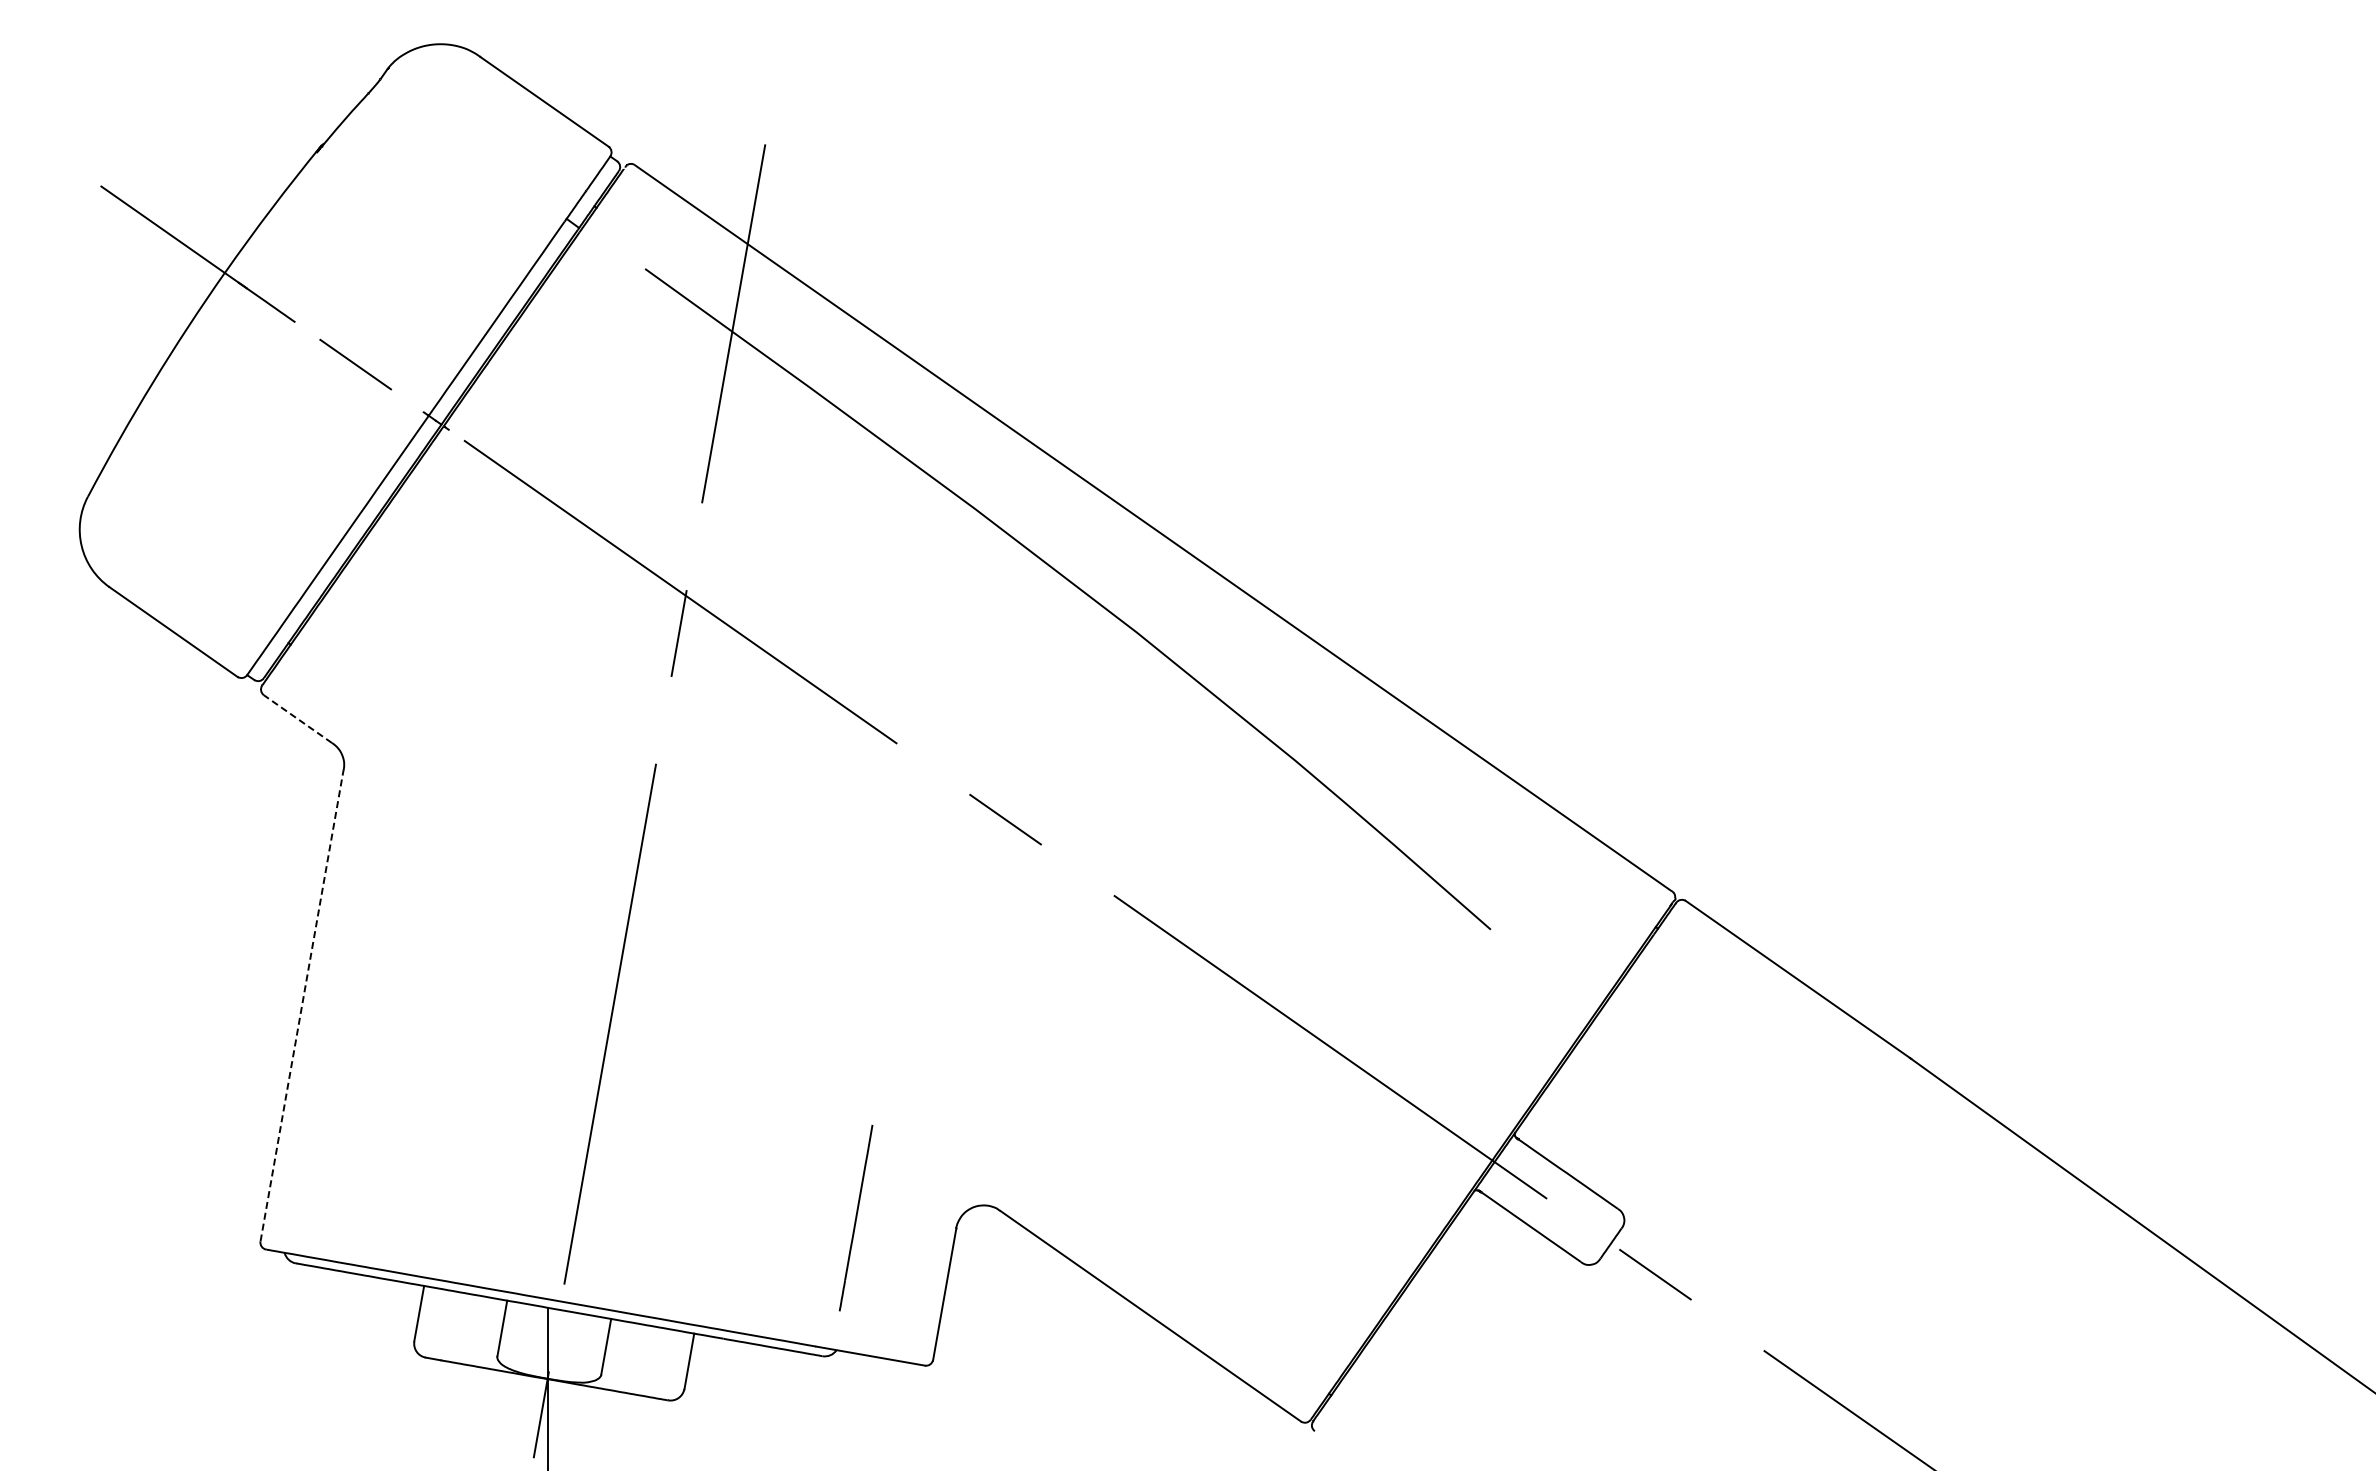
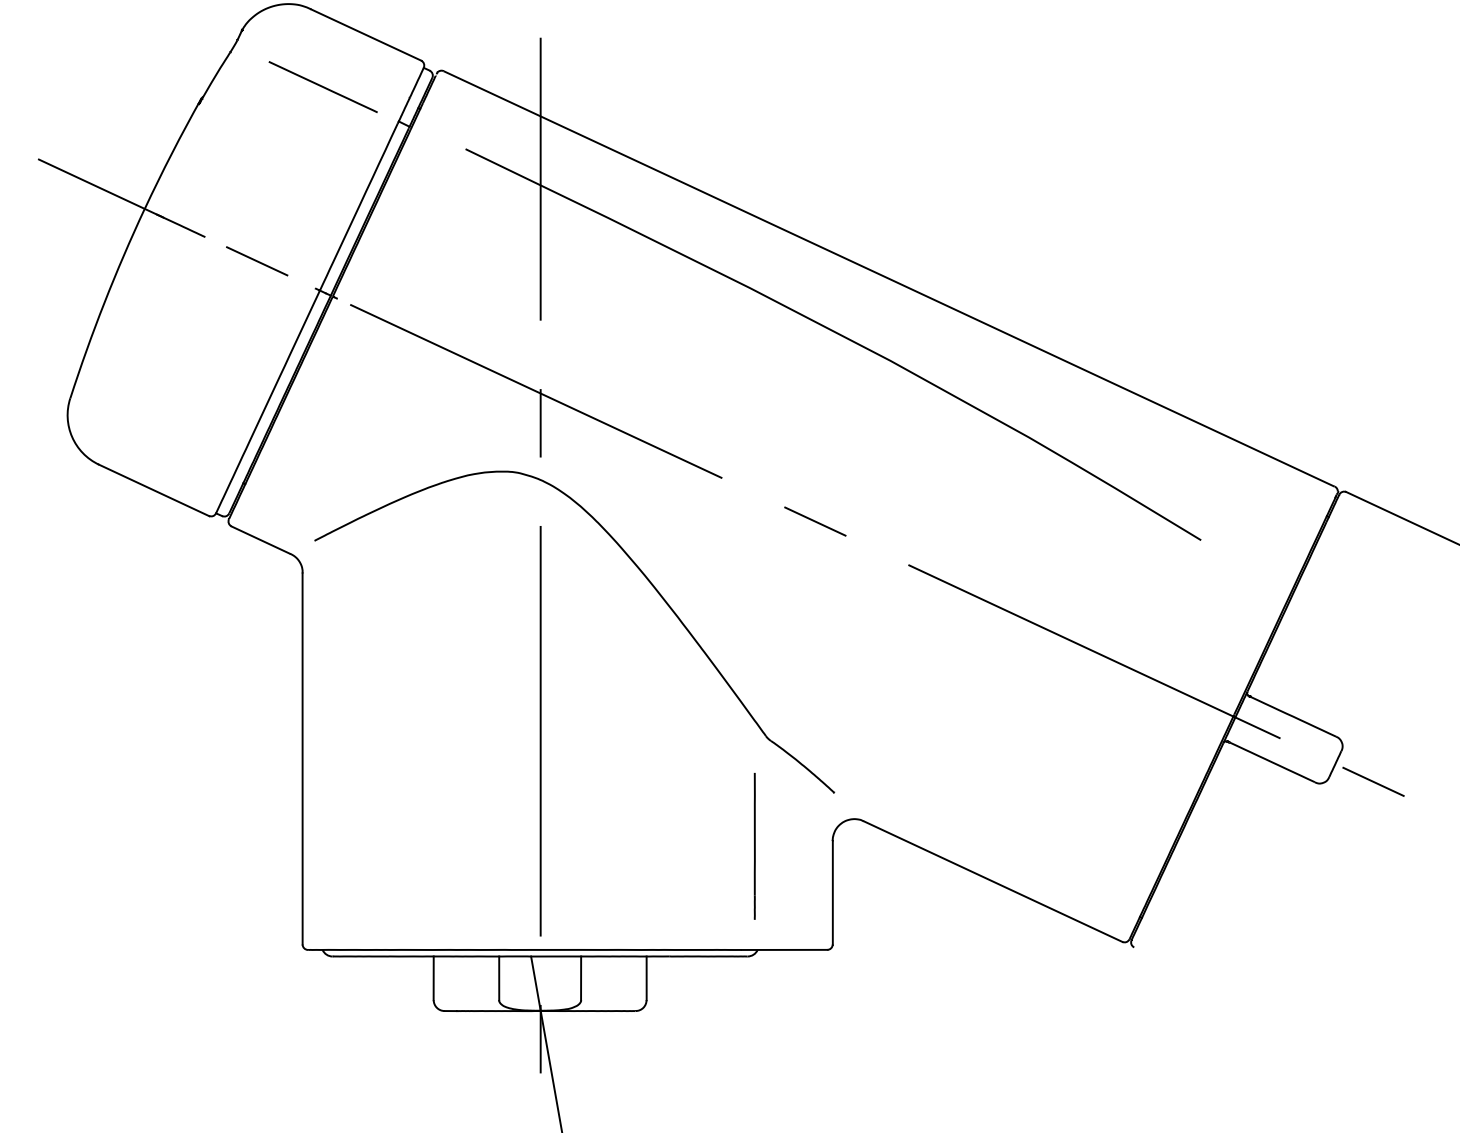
line: (477, 158) -> (322, 87), added
line: (297, 719) -> (260, 540), dashed -> solid
part: (781, 860) -> (649, 583), added
line: (302, 1005) -> (302, 758), dashed -> solid

